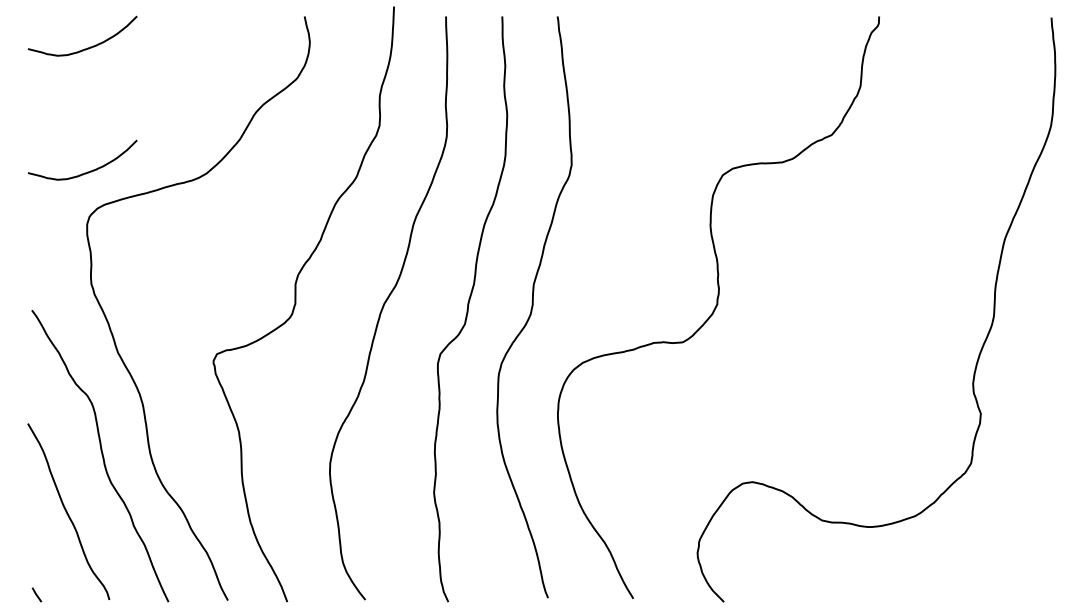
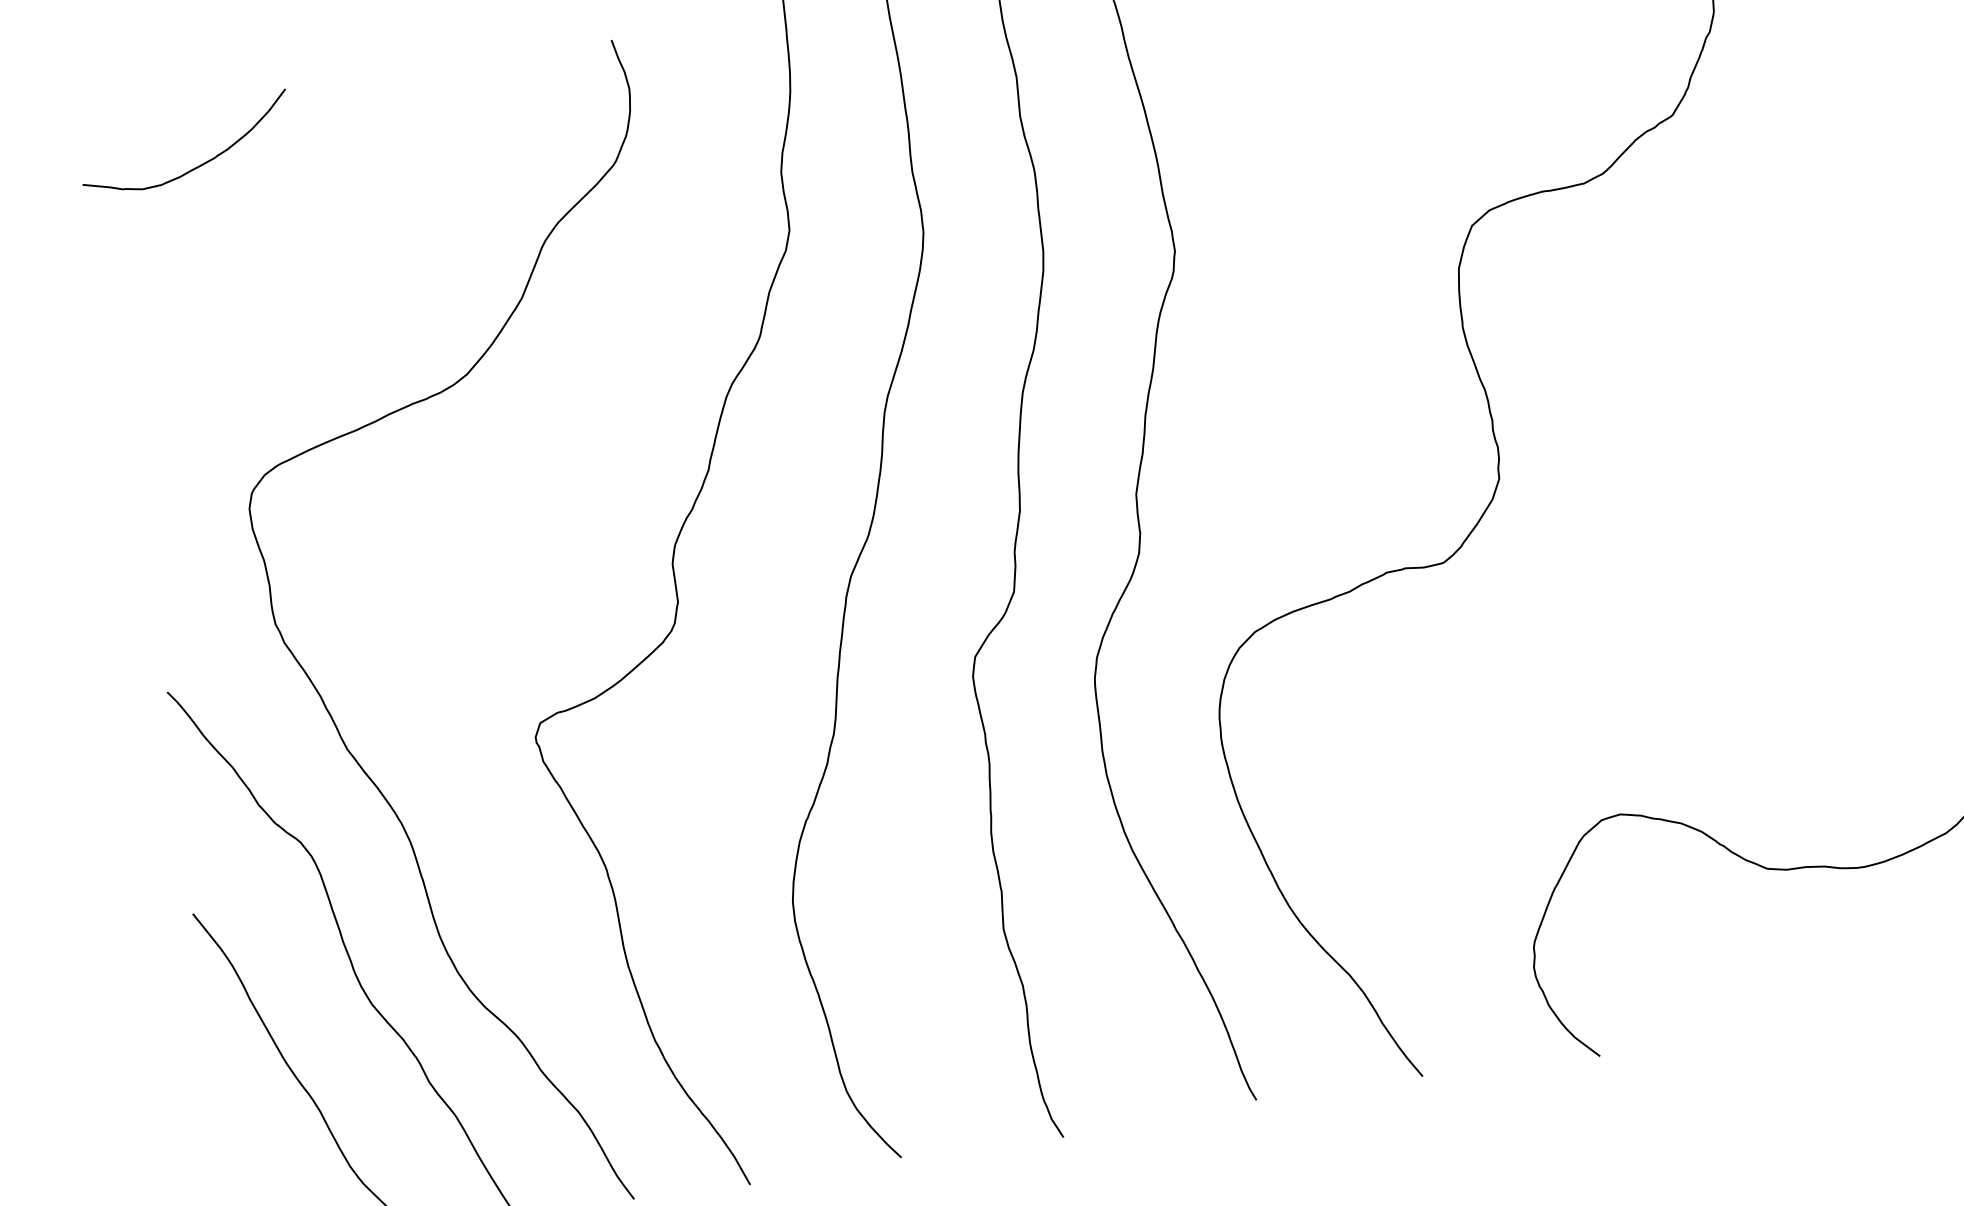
curve: (87, 171) -> (234, 405), removed

